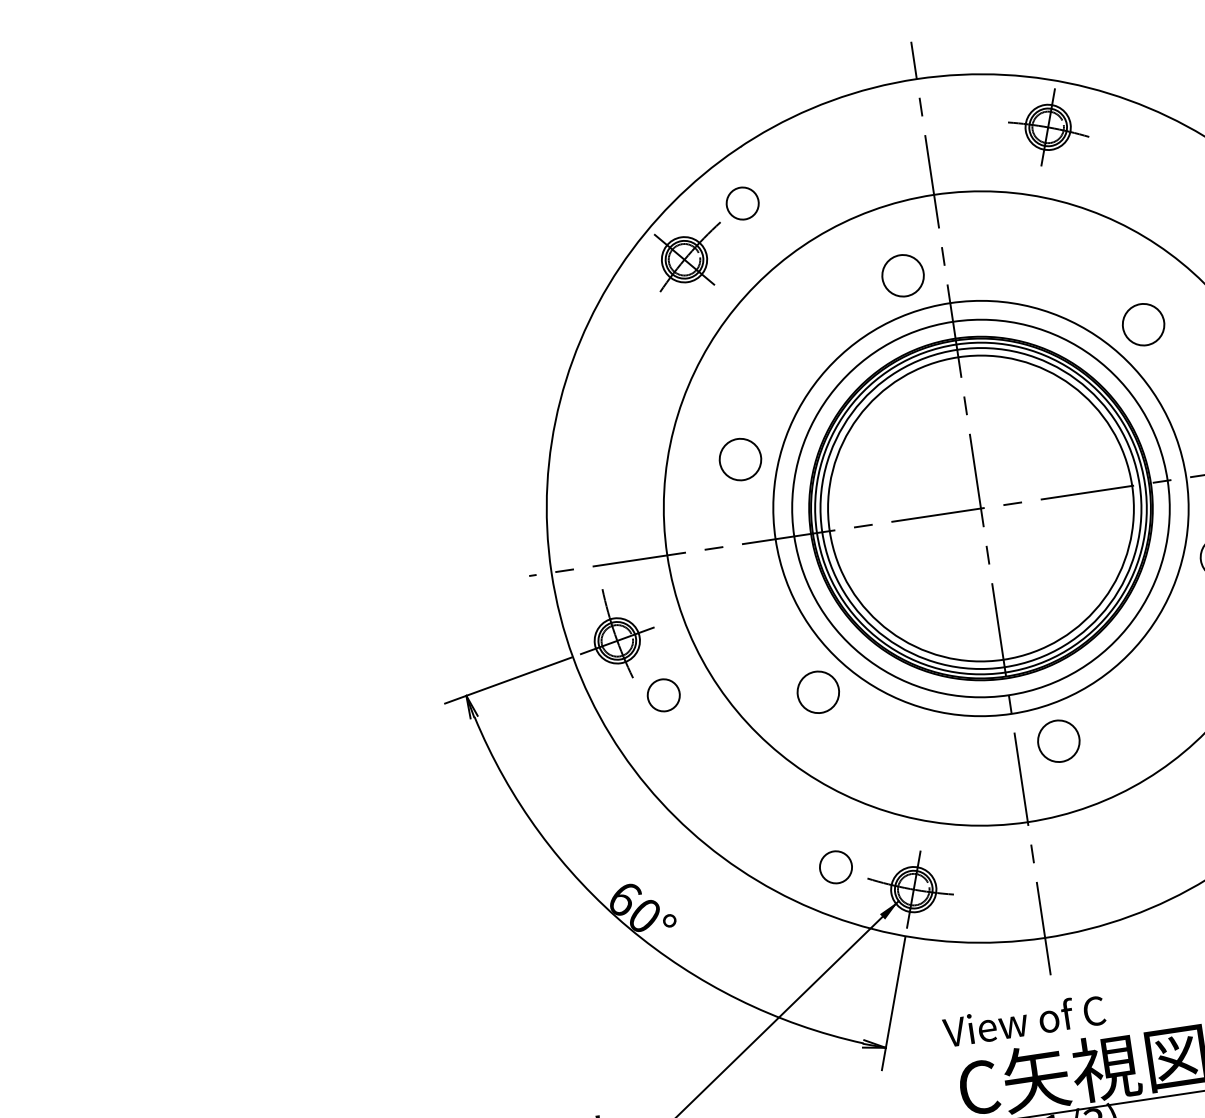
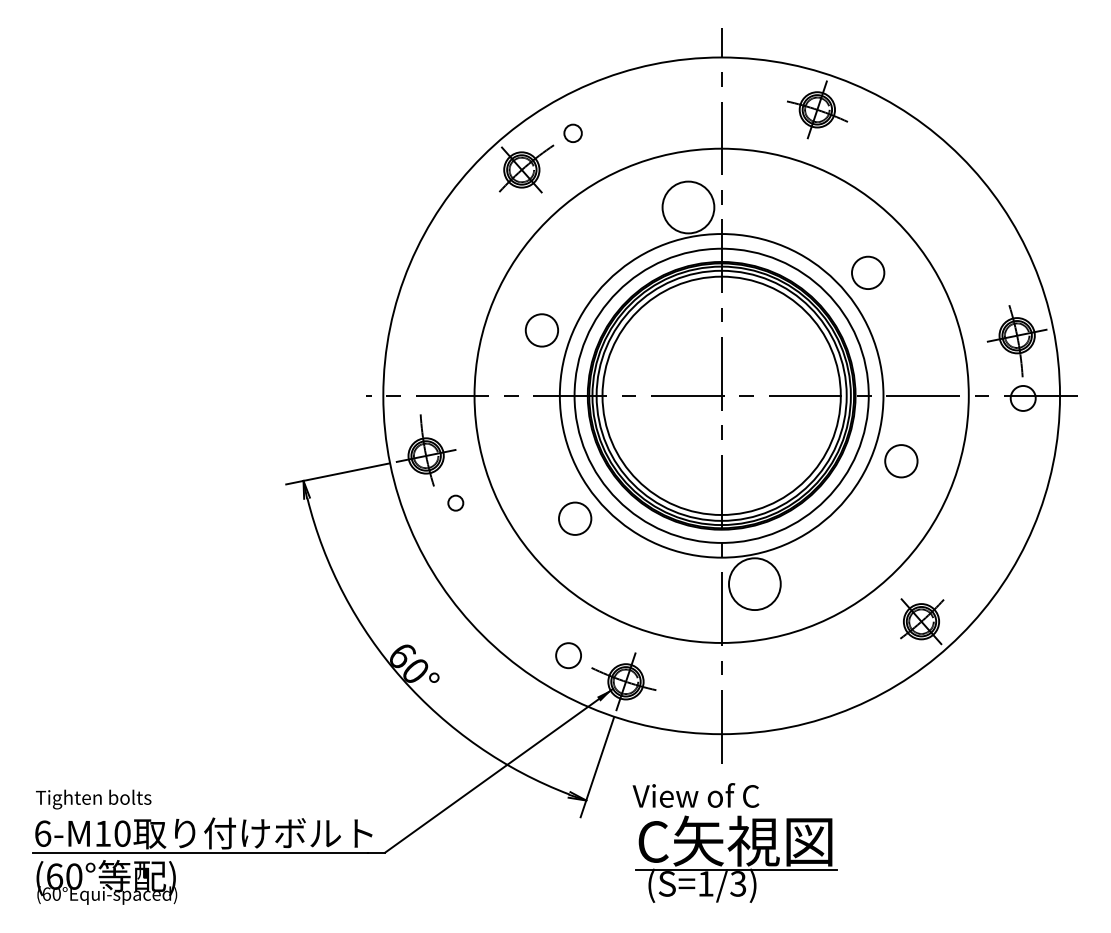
circle: (741, 203) -> (572, 133), size x0.7
circle: (903, 275) -> (688, 207), size x1.6
circle: (663, 694) -> (455, 502), size x0.6
circle: (1058, 740) -> (754, 583), size x1.6

